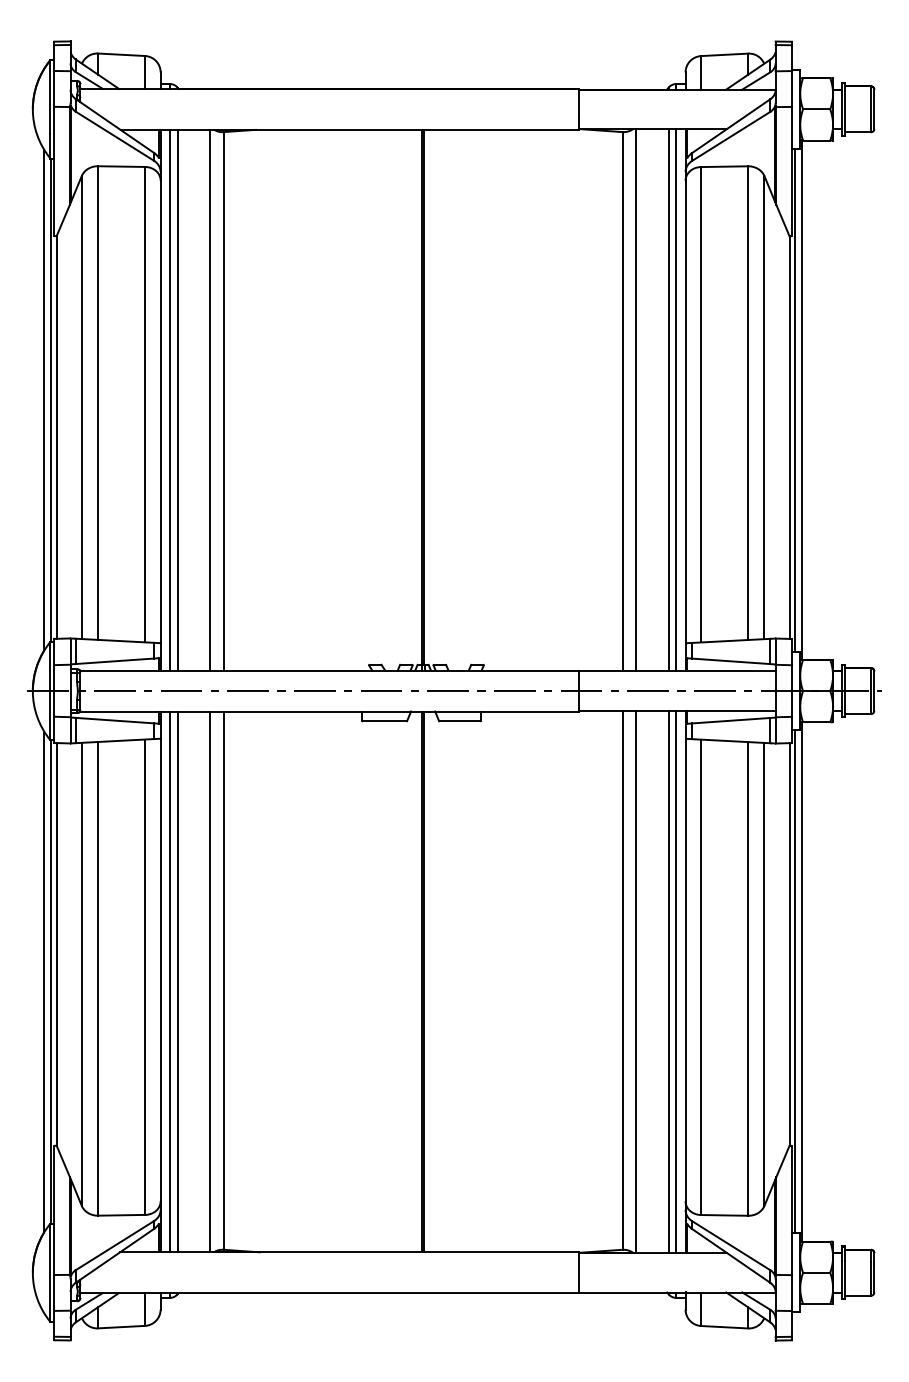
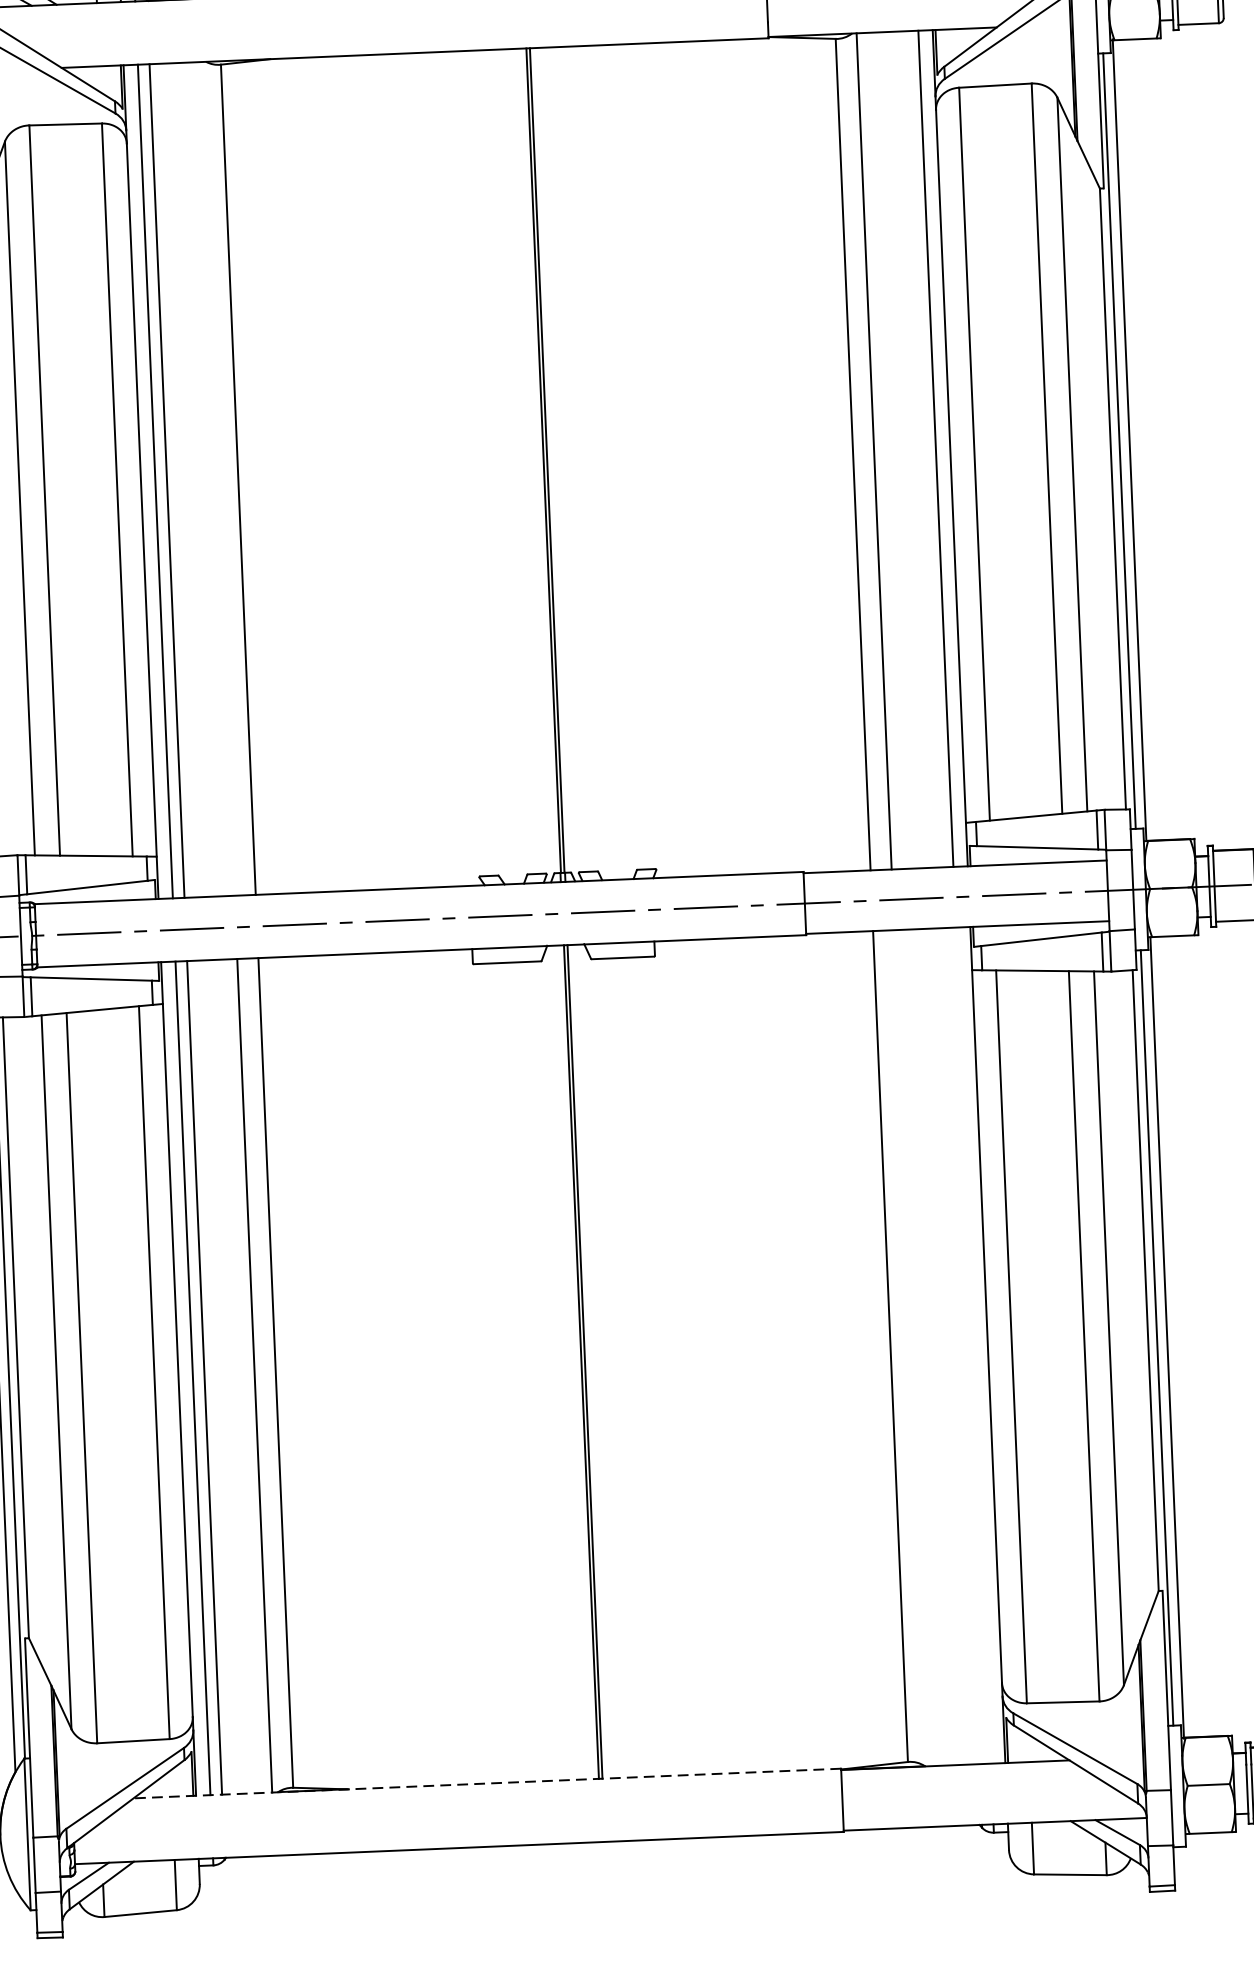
line: (210, 399) -> (217, 477), removed
line: (668, 400) -> (923, 449), removed
line: (636, 981) -> (912, 1347), removed
line: (668, 981) -> (961, 1345), removed
line: (676, 981) -> (973, 1344), removed
line: (349, 1252) -> (487, 1783), solid -> dashed

